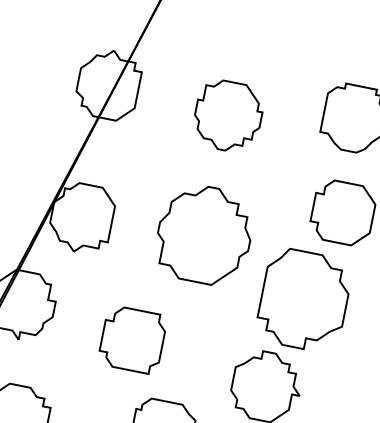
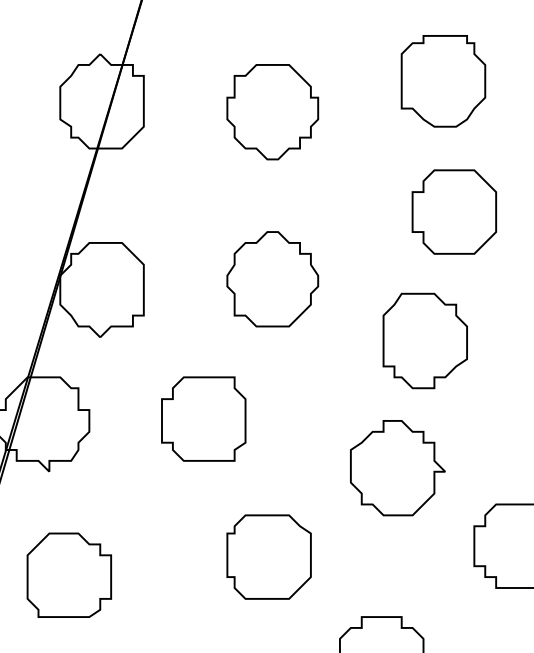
part: (204, 235) -> (272, 279), size x0.71
part: (303, 299) -> (424, 340), size x0.71
part: (132, 339) -> (203, 418), moved

